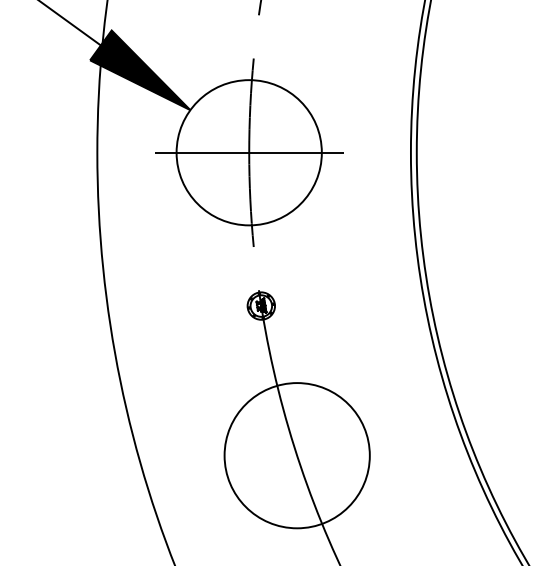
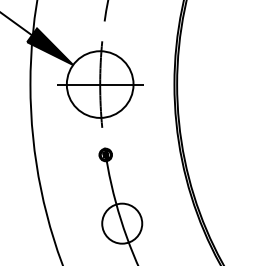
circle: (295, 455) -> (121, 223), size x0.6

